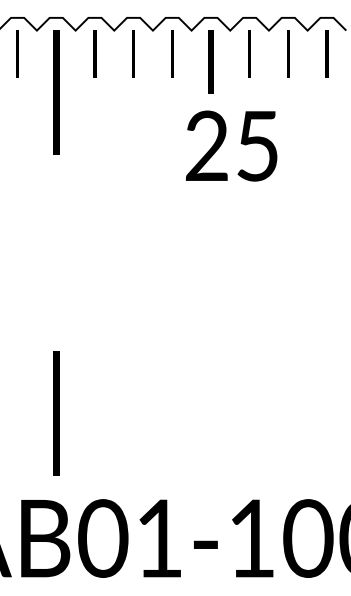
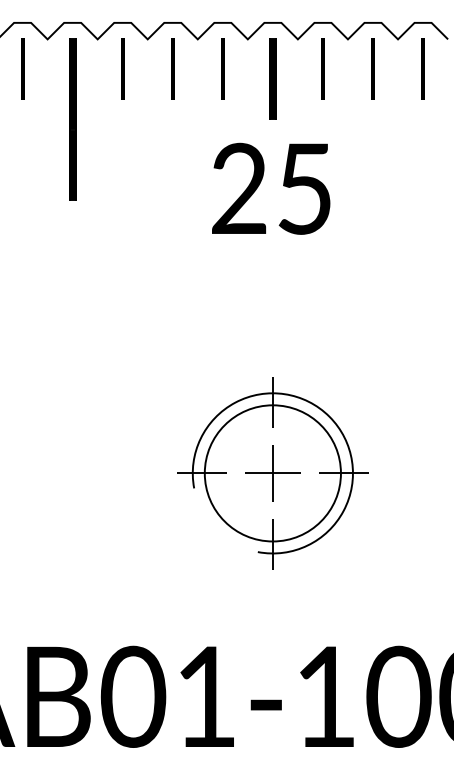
text: (231, 145) -> (271, 188), moved
part: (210, 365) -> (272, 472), added
part: (56, 413) -> (72, 535), removed

